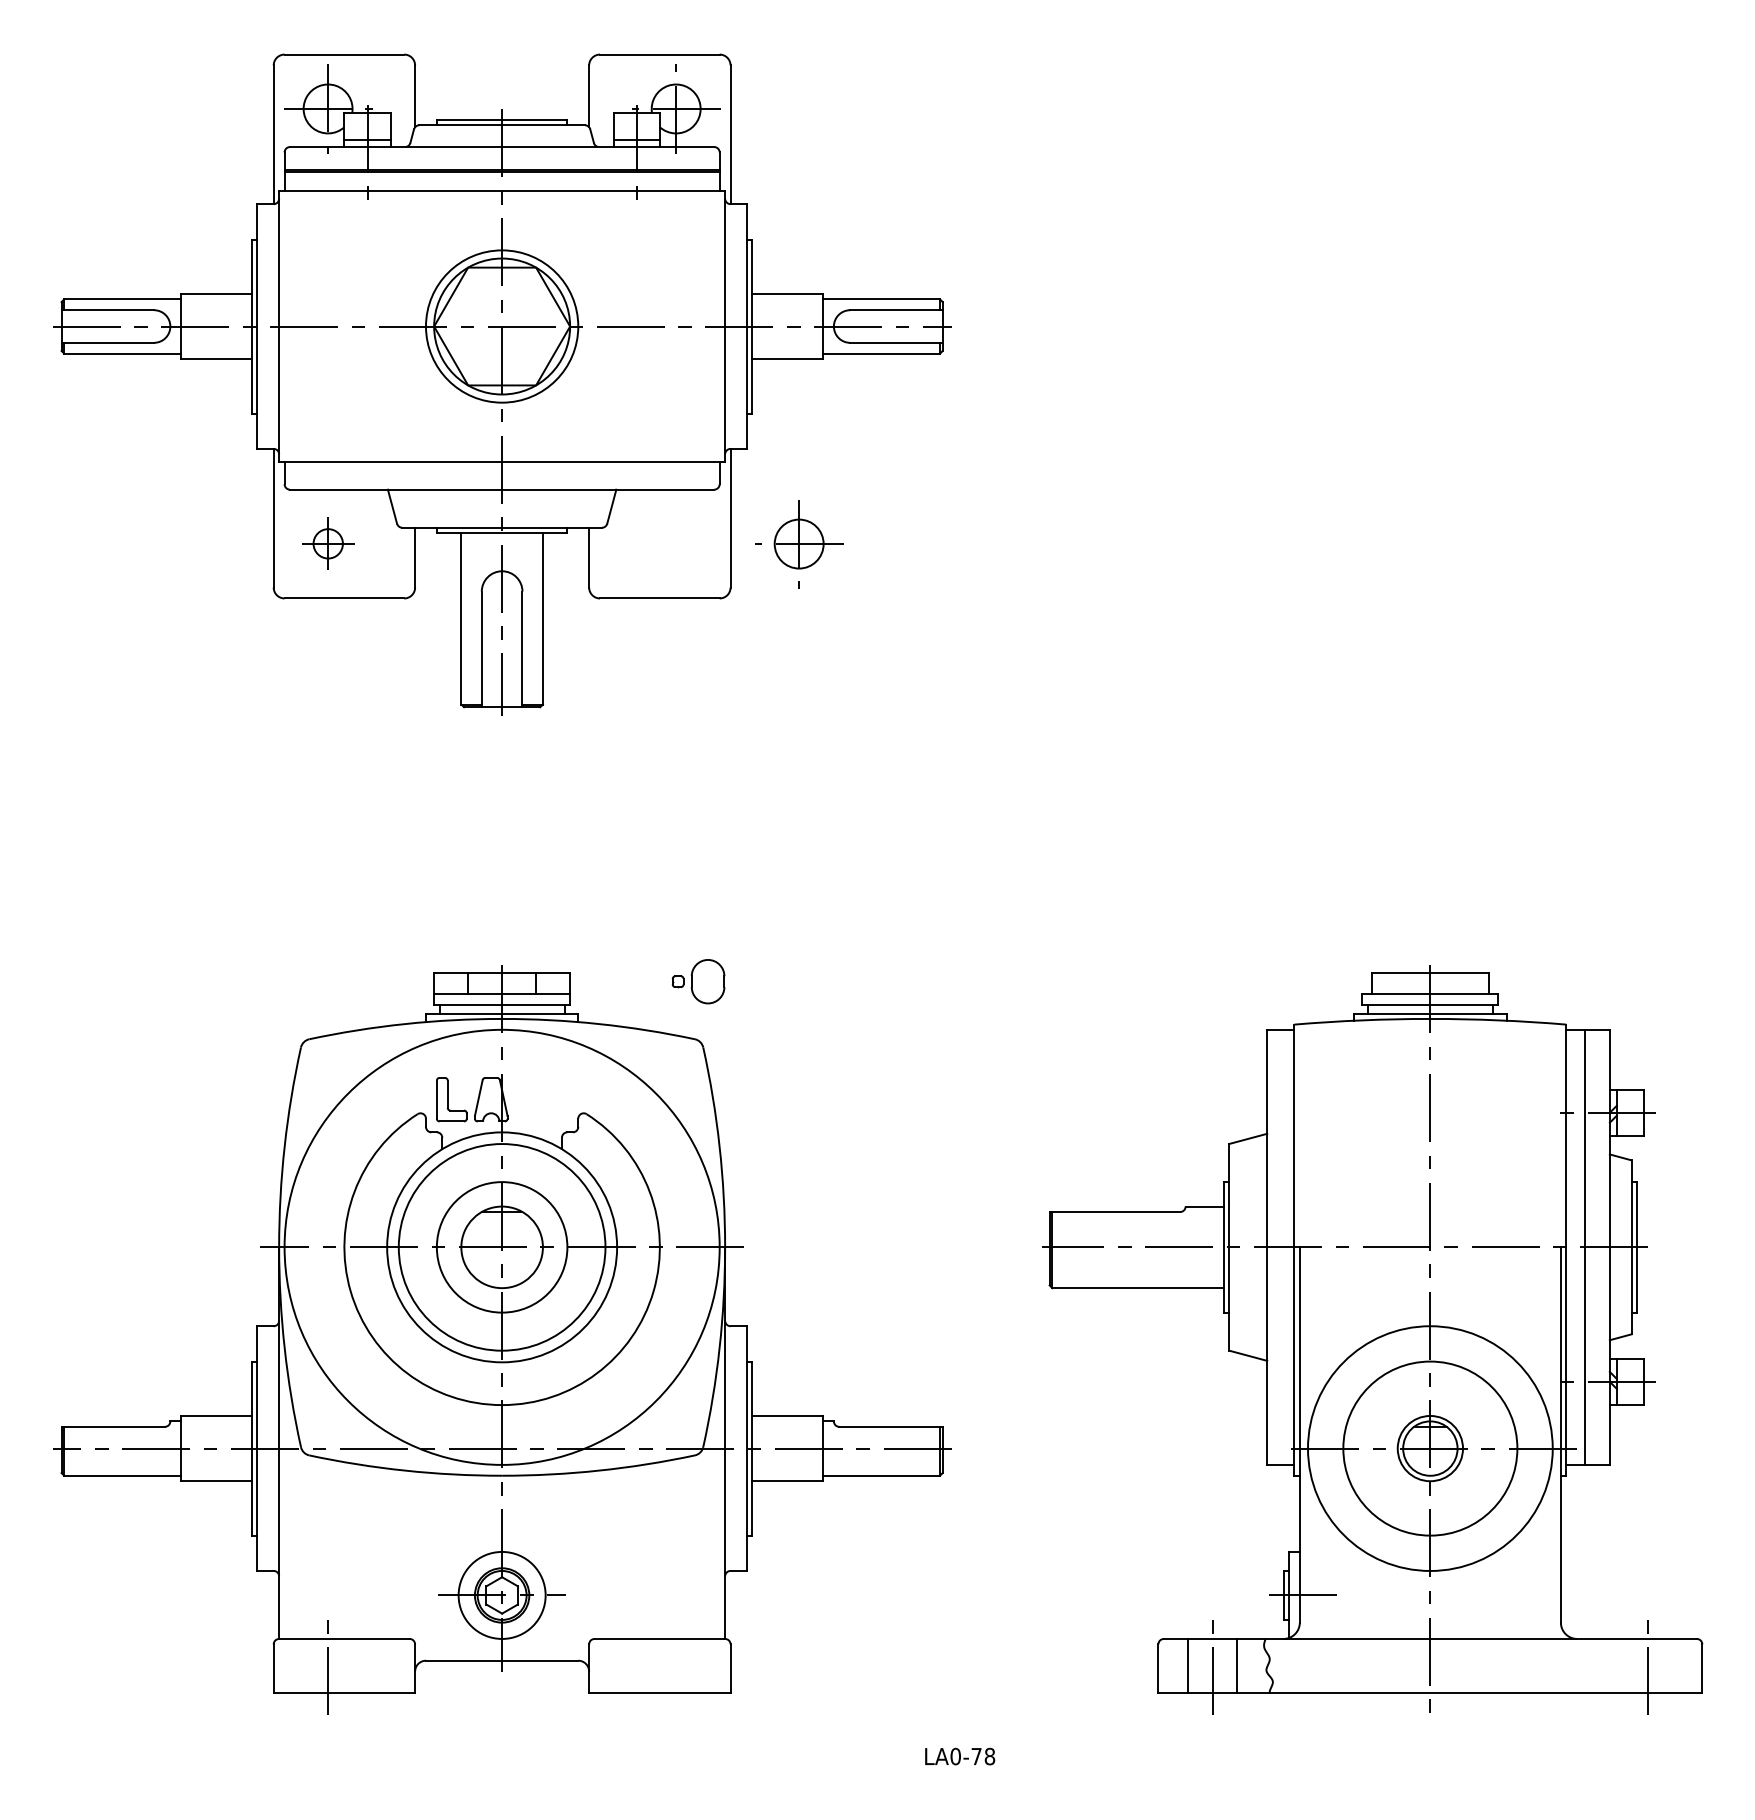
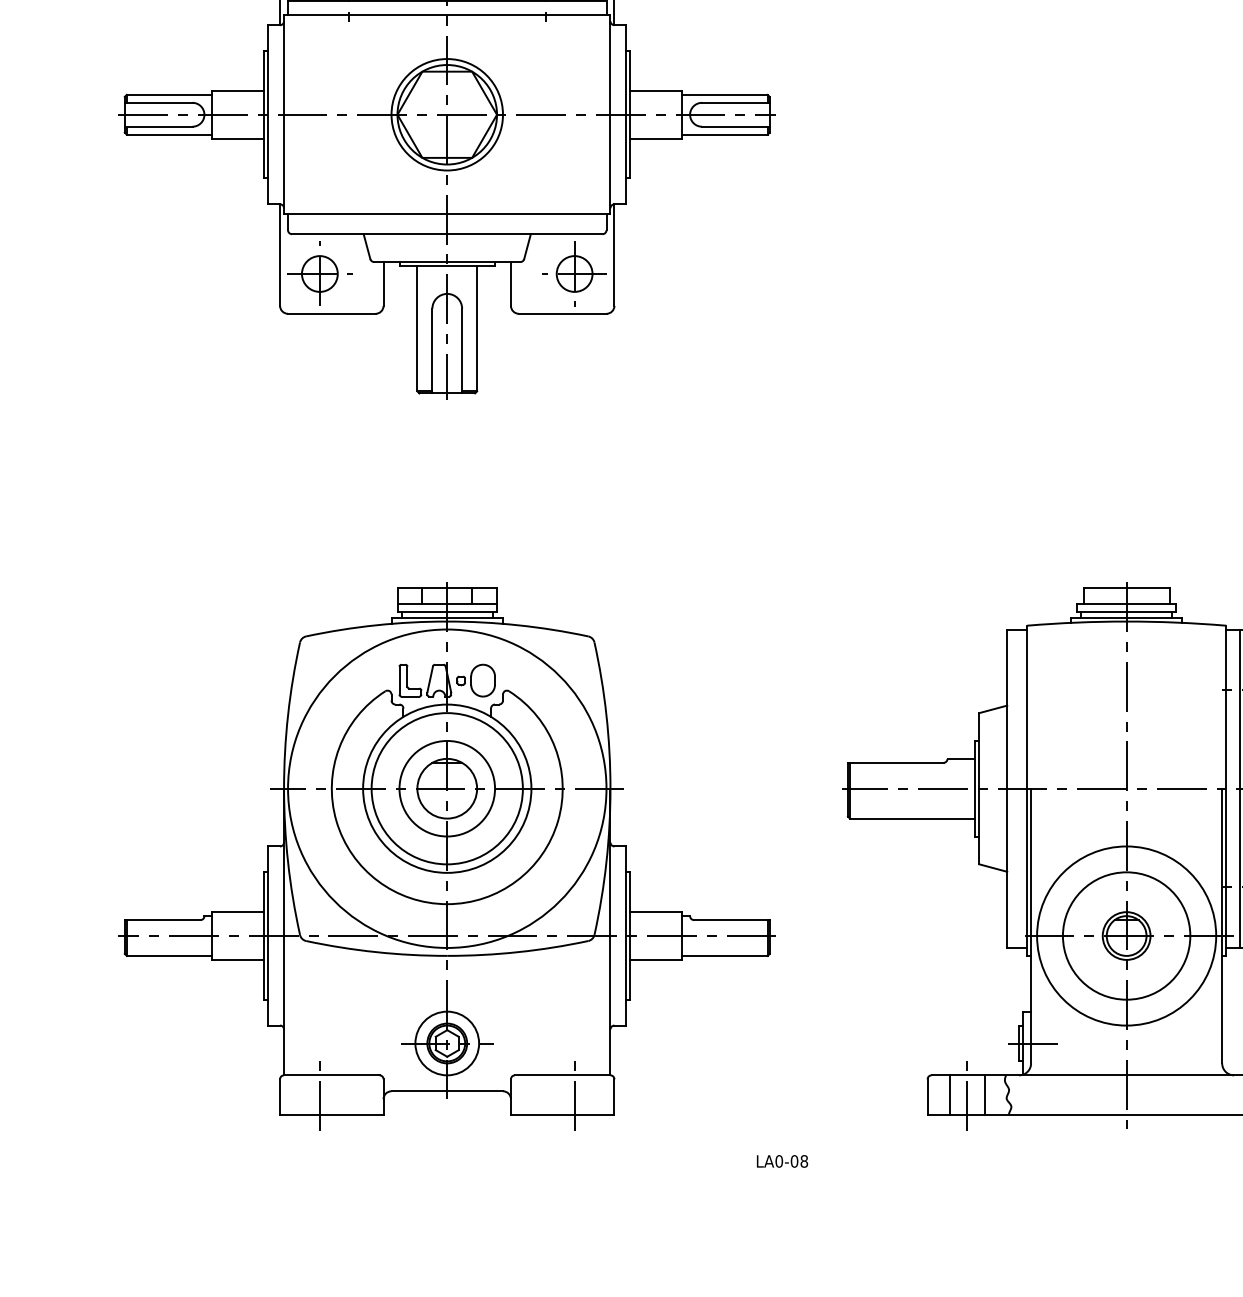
part: (328, 543) -> (320, 273), size x1.67
part: (799, 544) -> (574, 274), moved
part: (698, 981) -> (476, 680), moved
line: (676, 1666) -> (574, 1095), added
text: (976, 1756) -> (794, 1161), LA0-78 -> LA0-08

